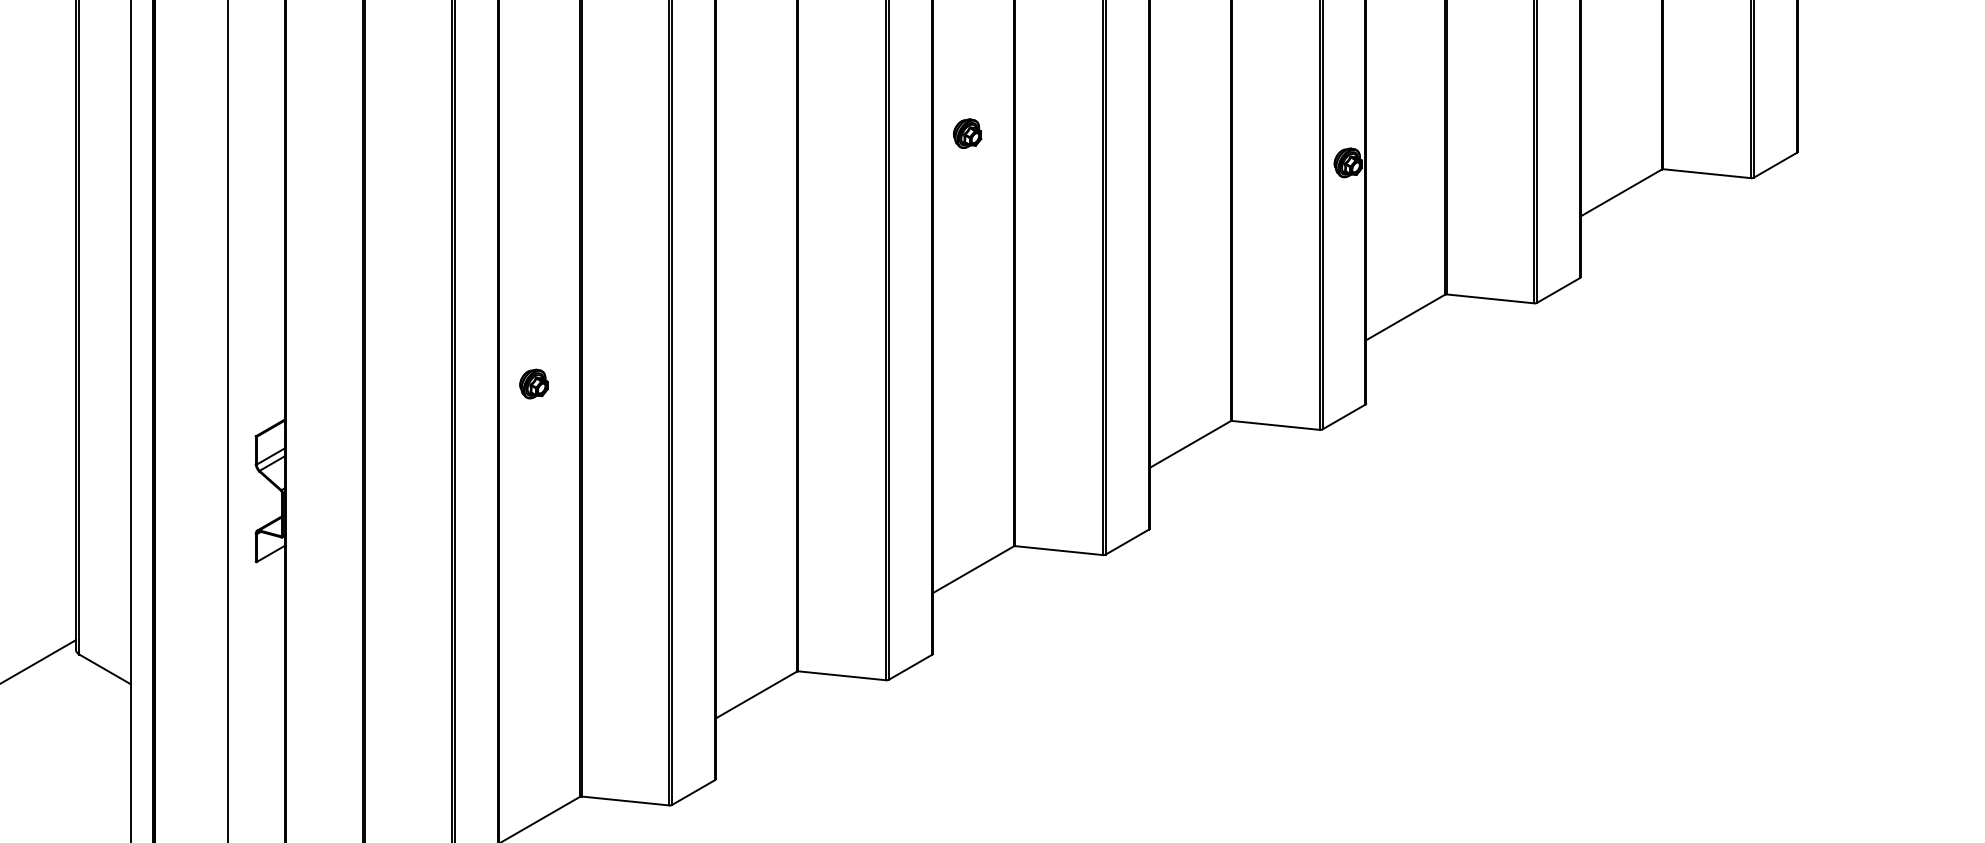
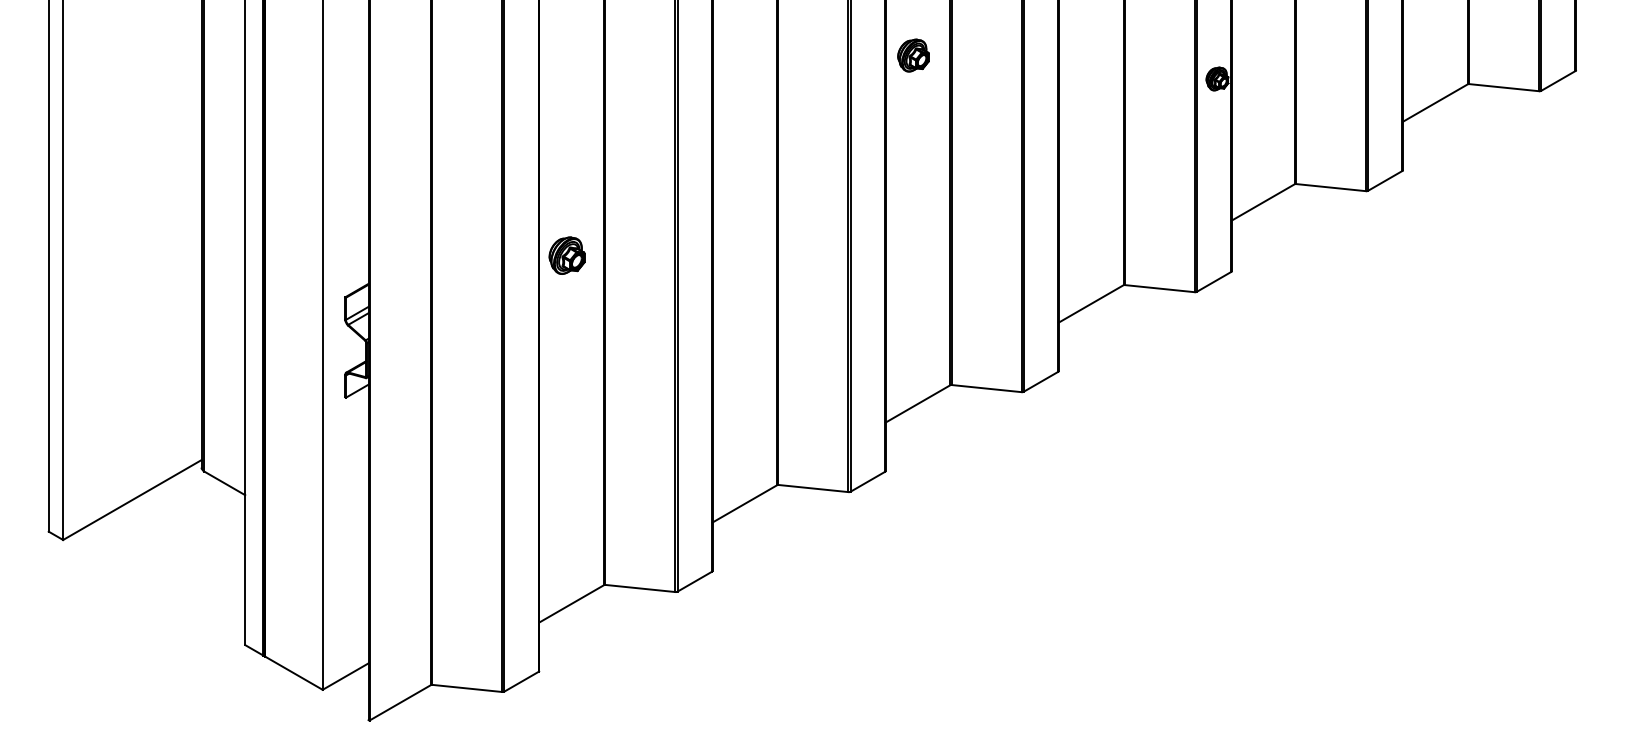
part: (967, 133) -> (913, 55), size x1.4
part: (534, 383) -> (567, 255), size x1.6

